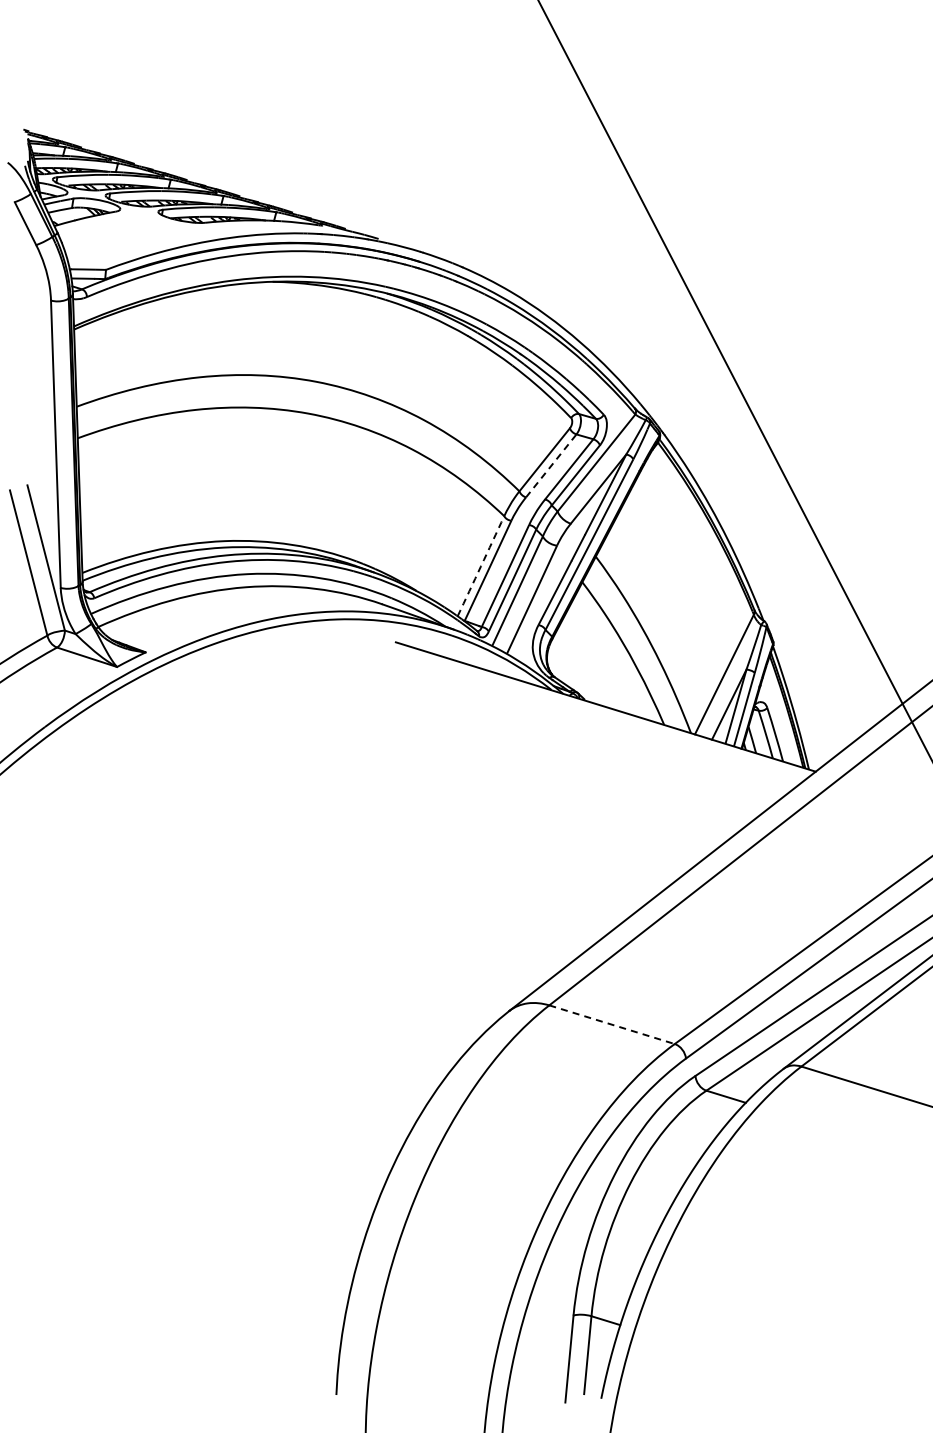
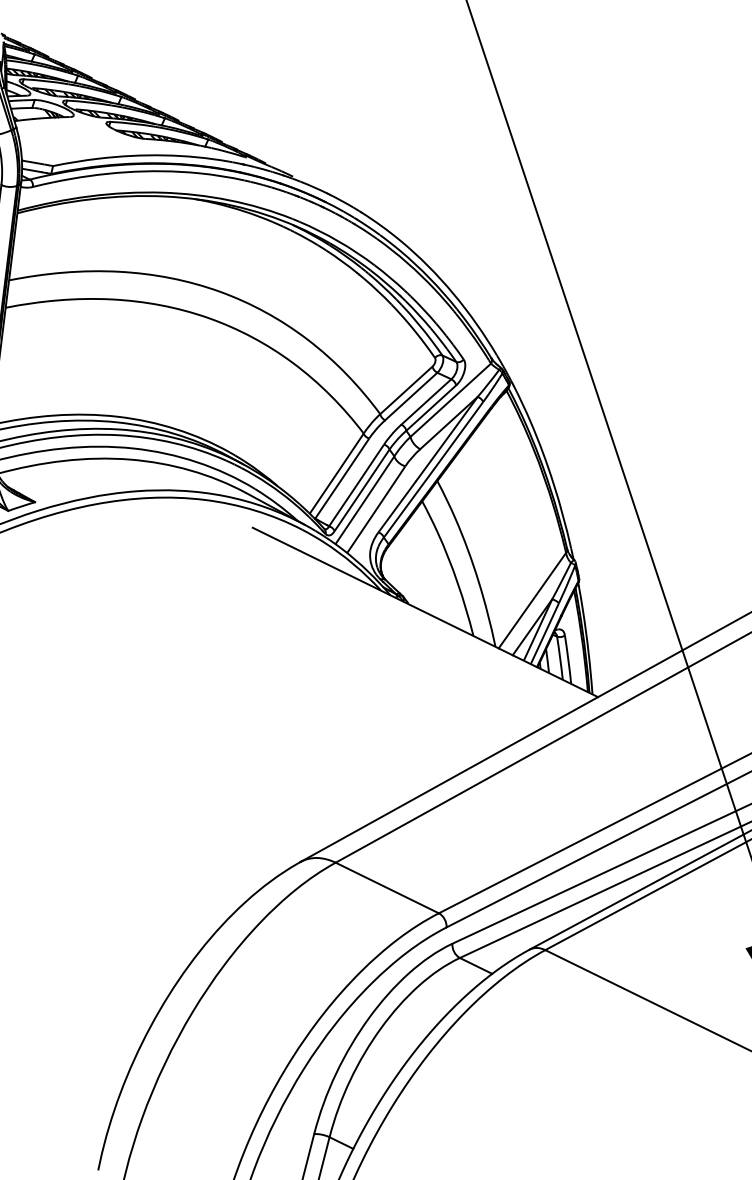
line: (551, 465) -> (411, 396), dashed -> solid
arc: (481, 566) -> (337, 473), dashed -> solid
line: (612, 1024) -> (387, 887), dashed -> solid

